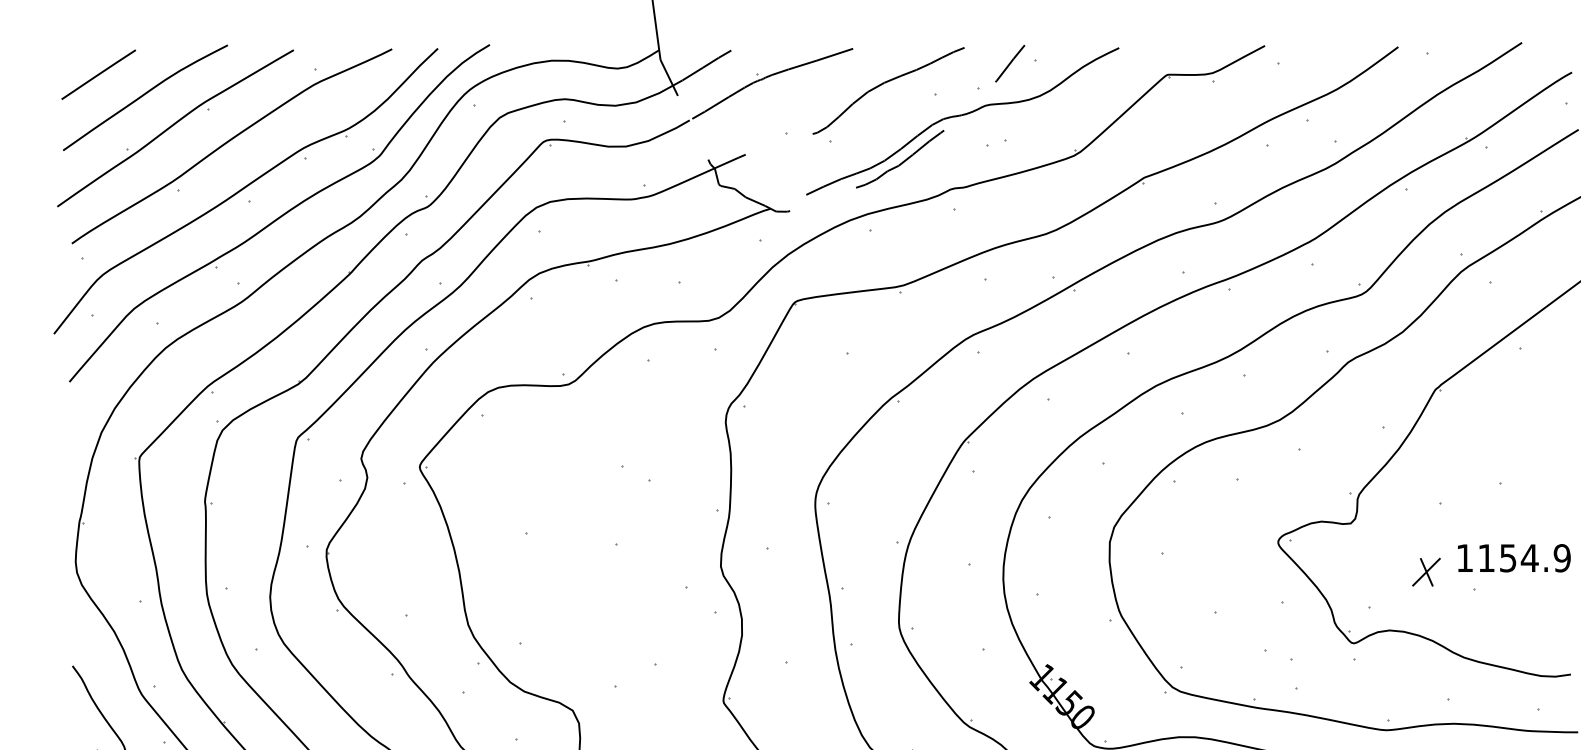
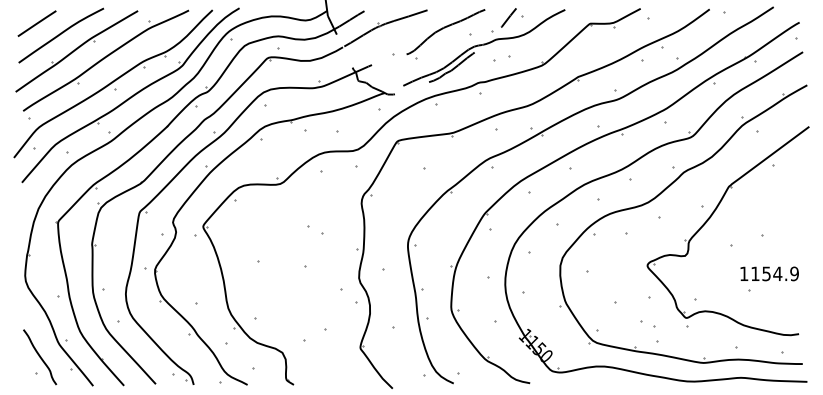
part: (996, 141) -> (501, 58), size x1.6
part: (1426, 572) -> (724, 281), removed

